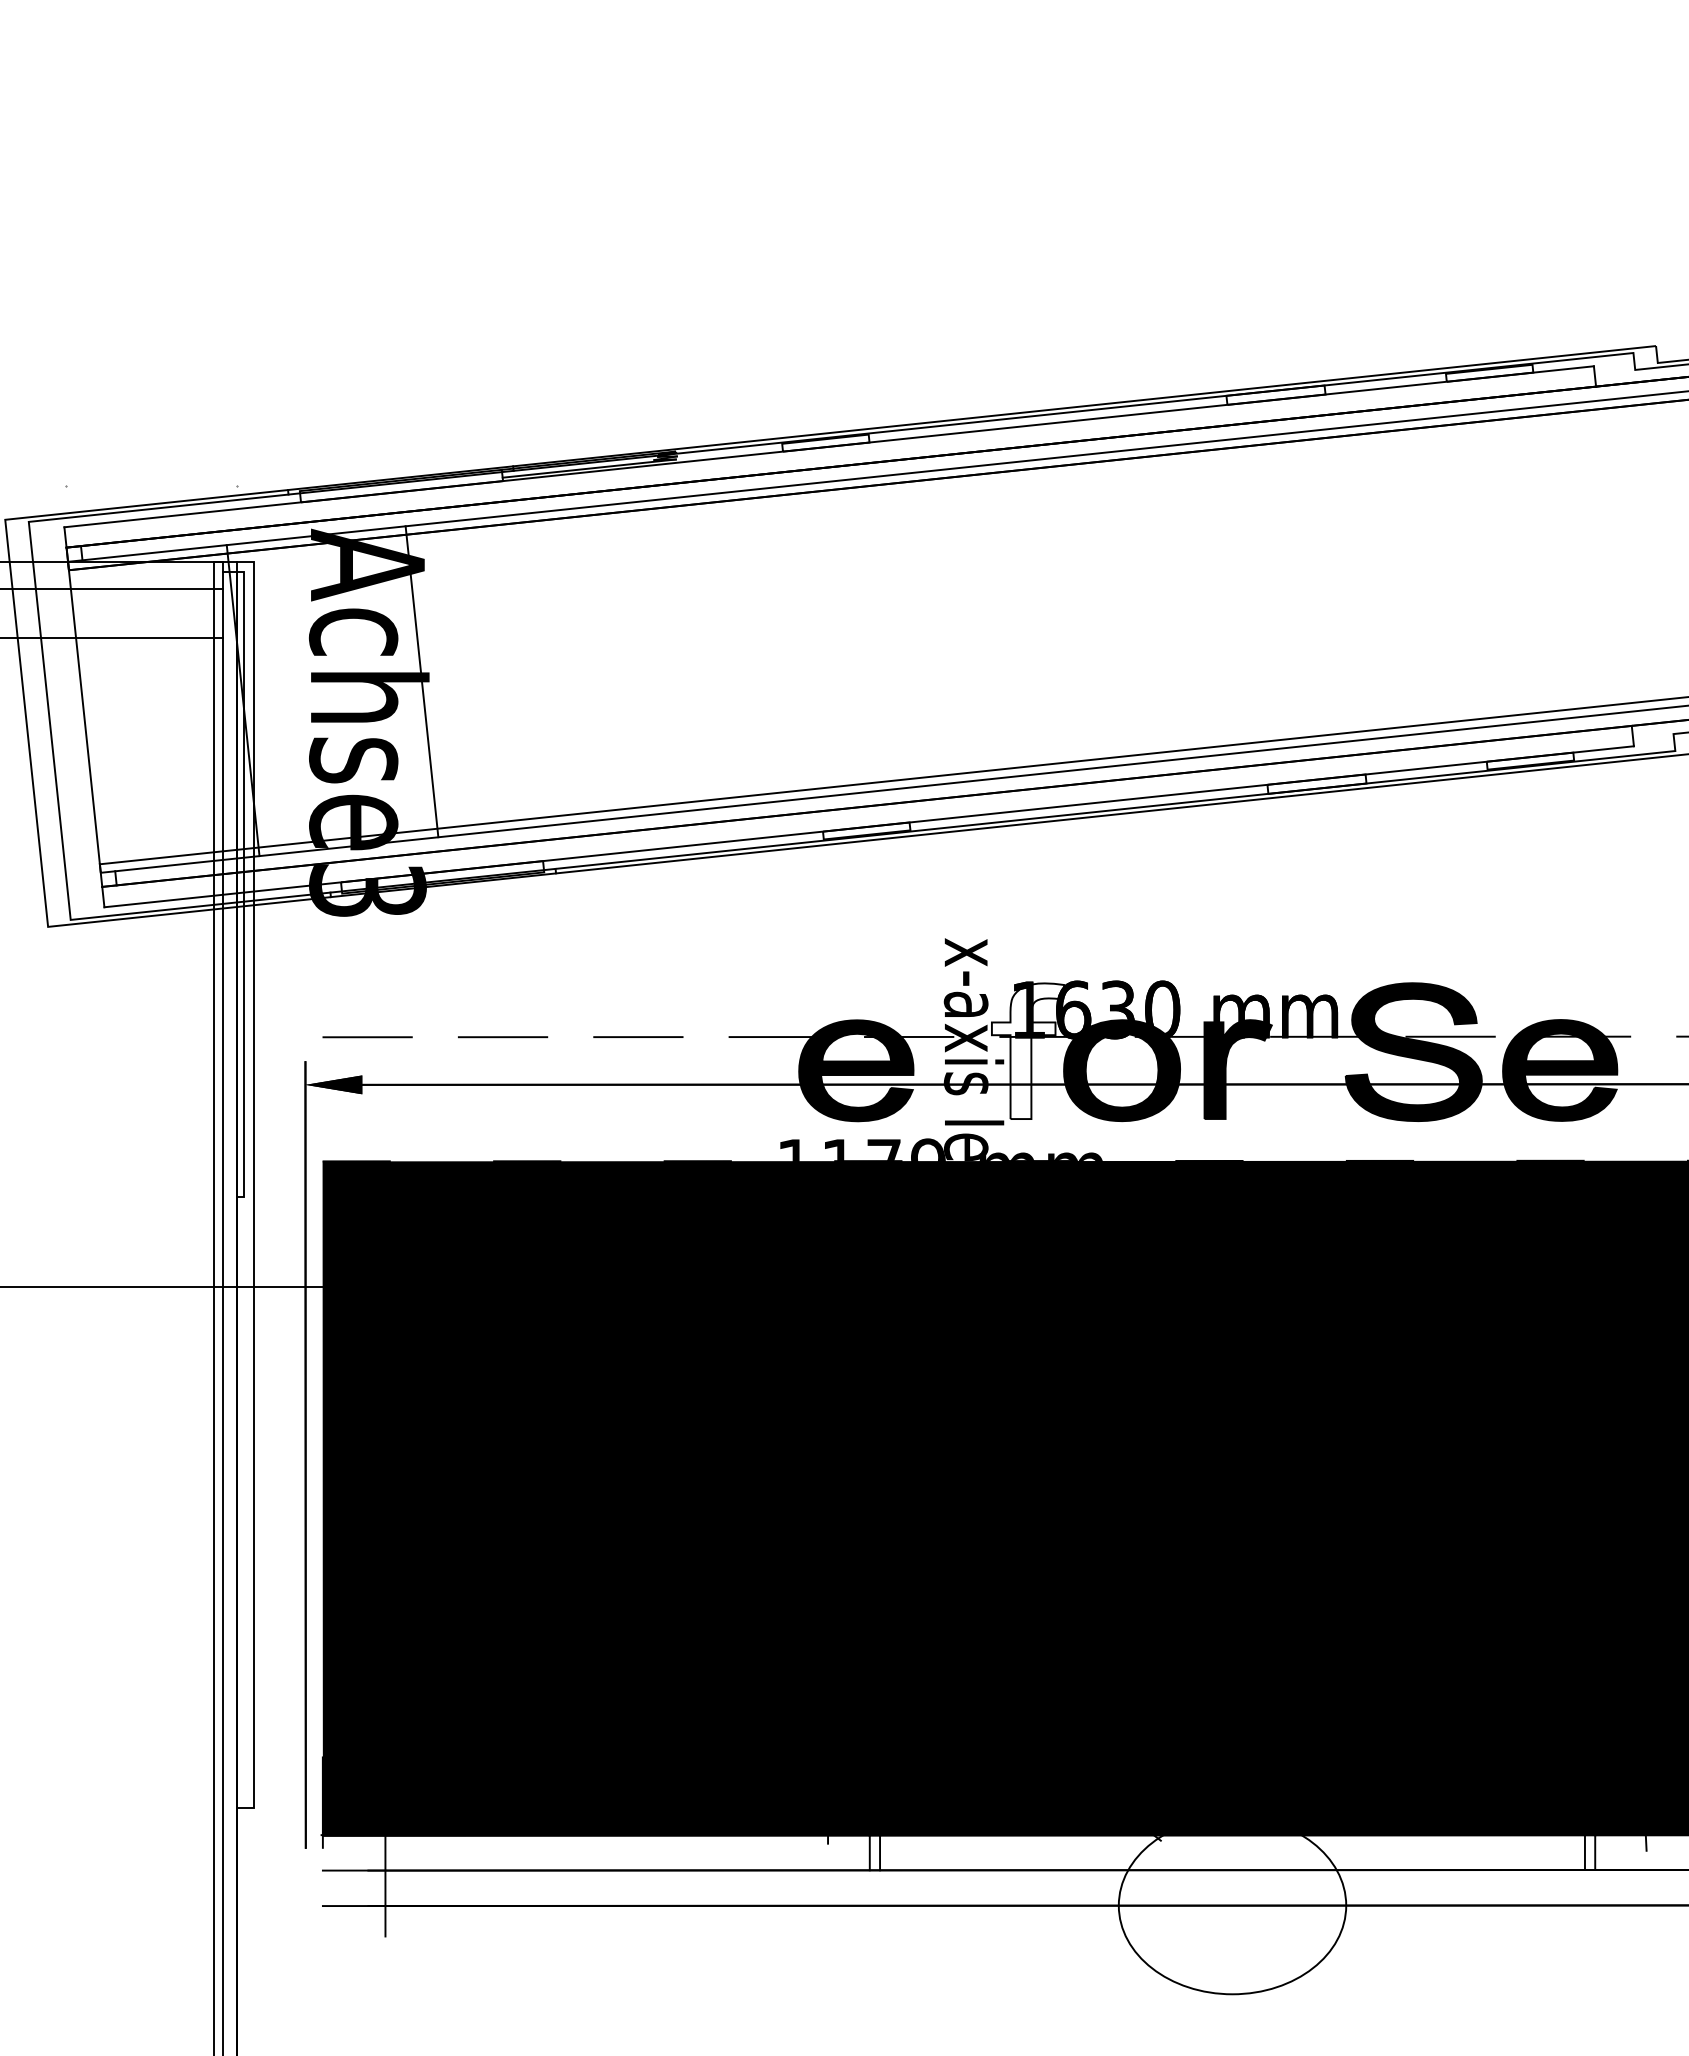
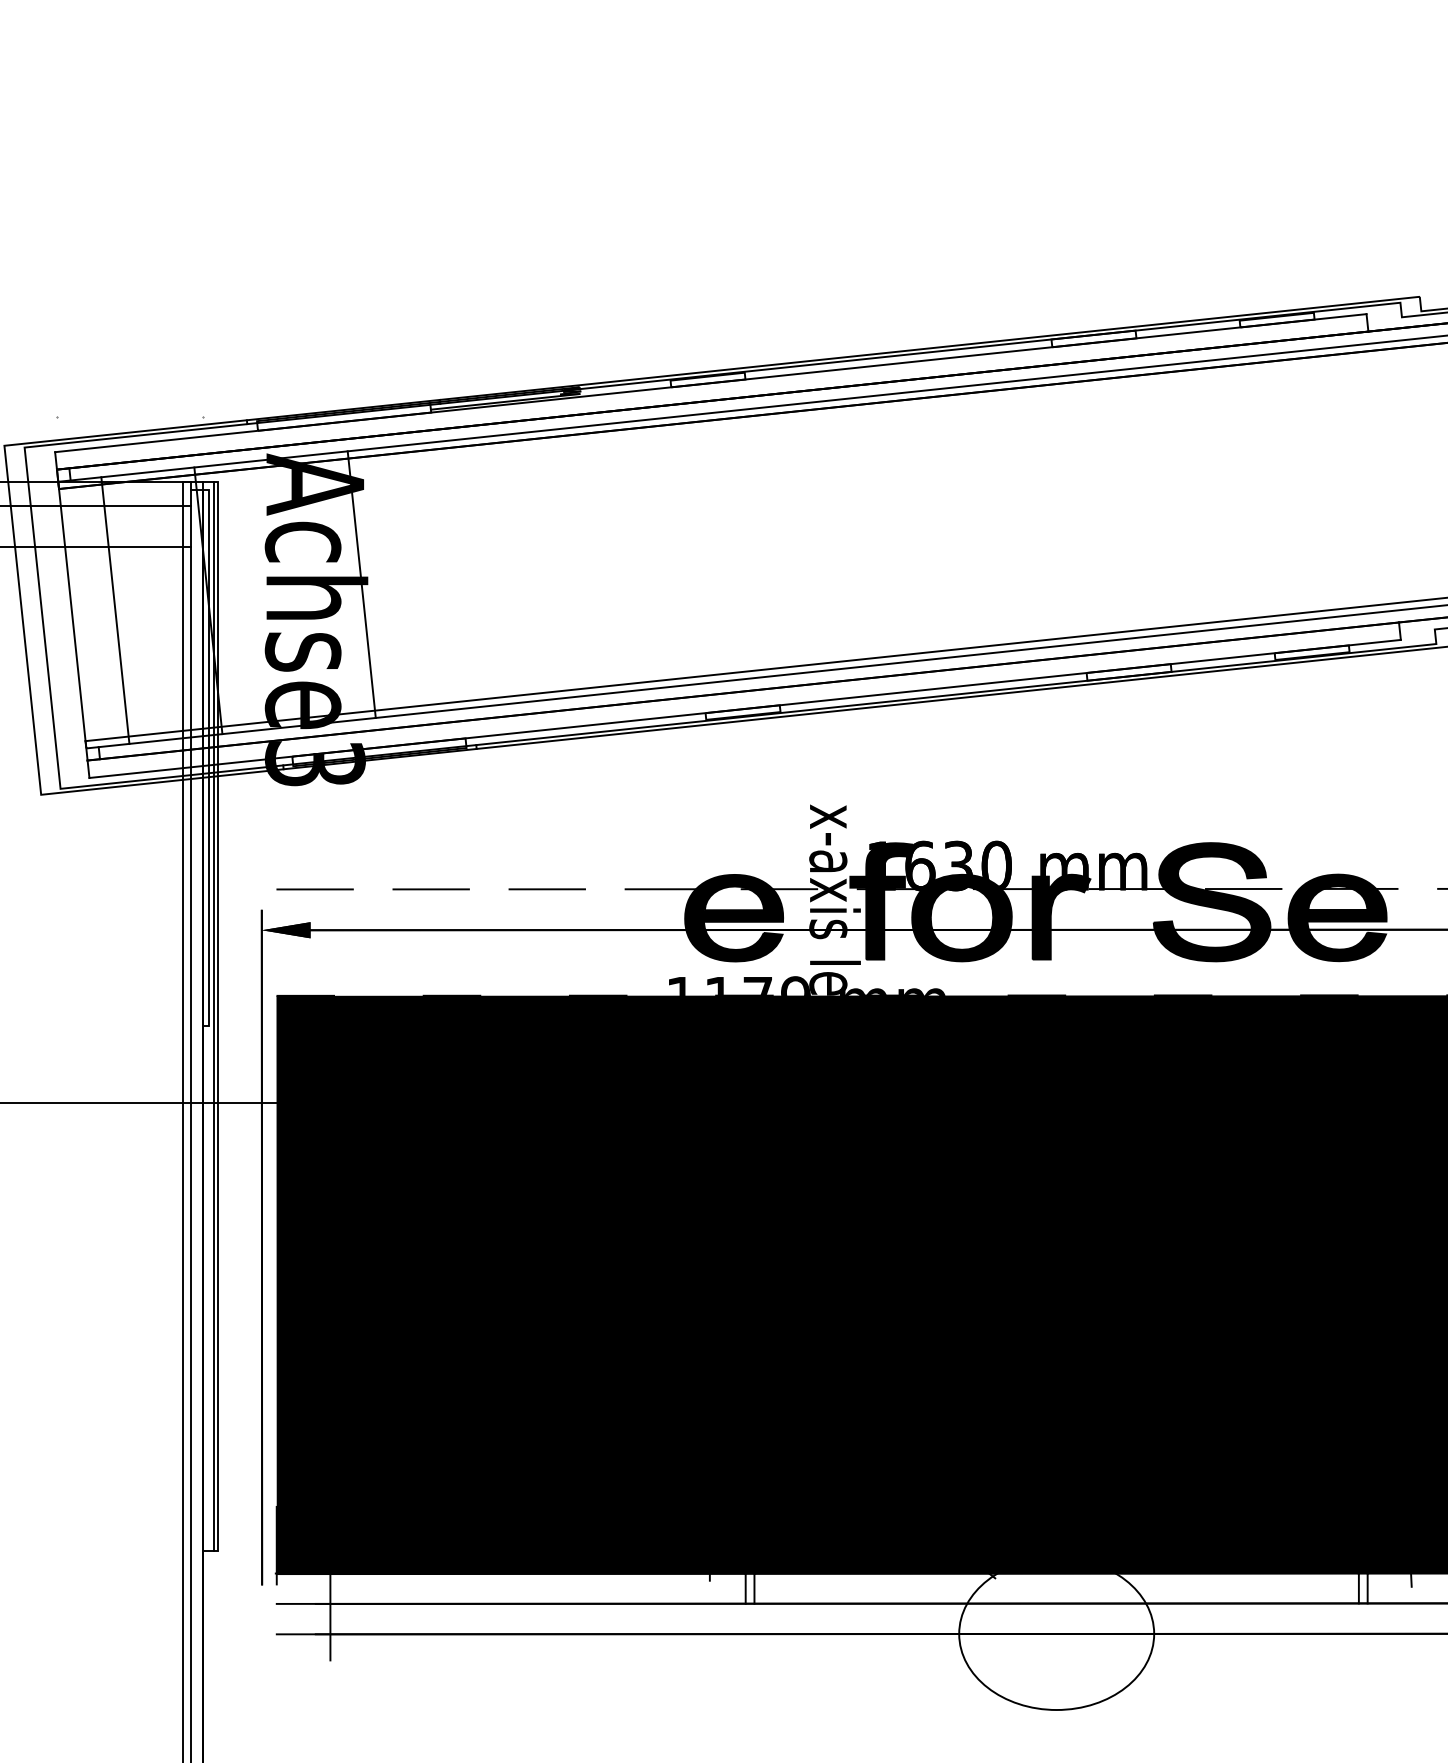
line: (134, 711) -> (115, 610), added
fill: (1027, 1051) -> (880, 901), added
line: (249, 1185) -> (213, 1016), added

